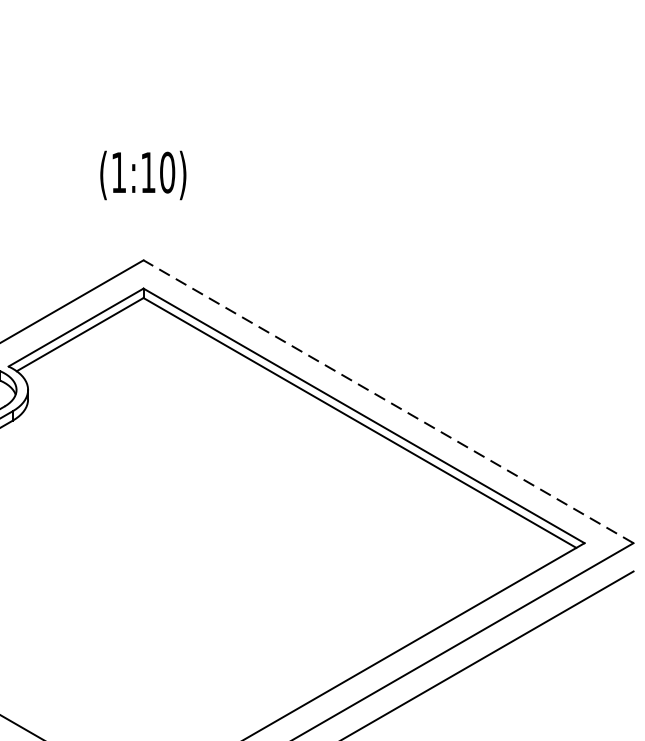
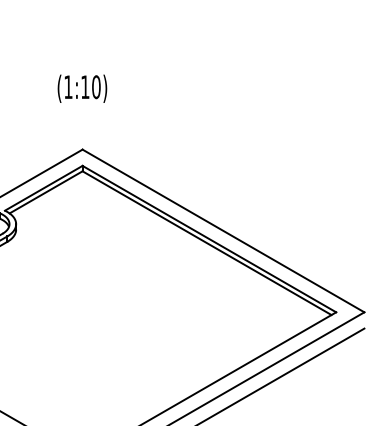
text: (143, 174) -> (82, 88), moved
line: (388, 400) -> (223, 230), dashed -> solid

